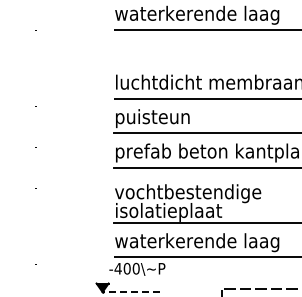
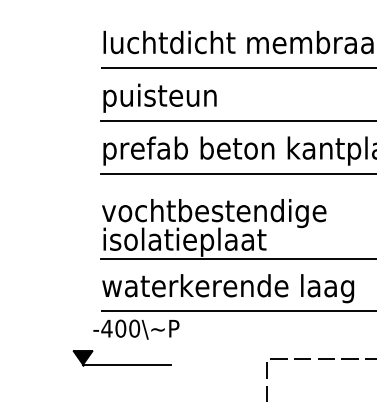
line: (131, 292) -> (127, 365), dashed -> solid

